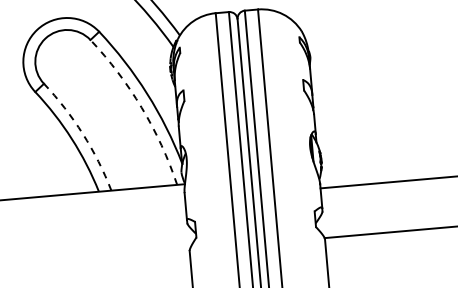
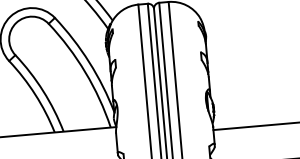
arc: (141, 107) -> (85, 72), dashed -> solid
arc: (82, 133) -> (42, 90), dashed -> solid

